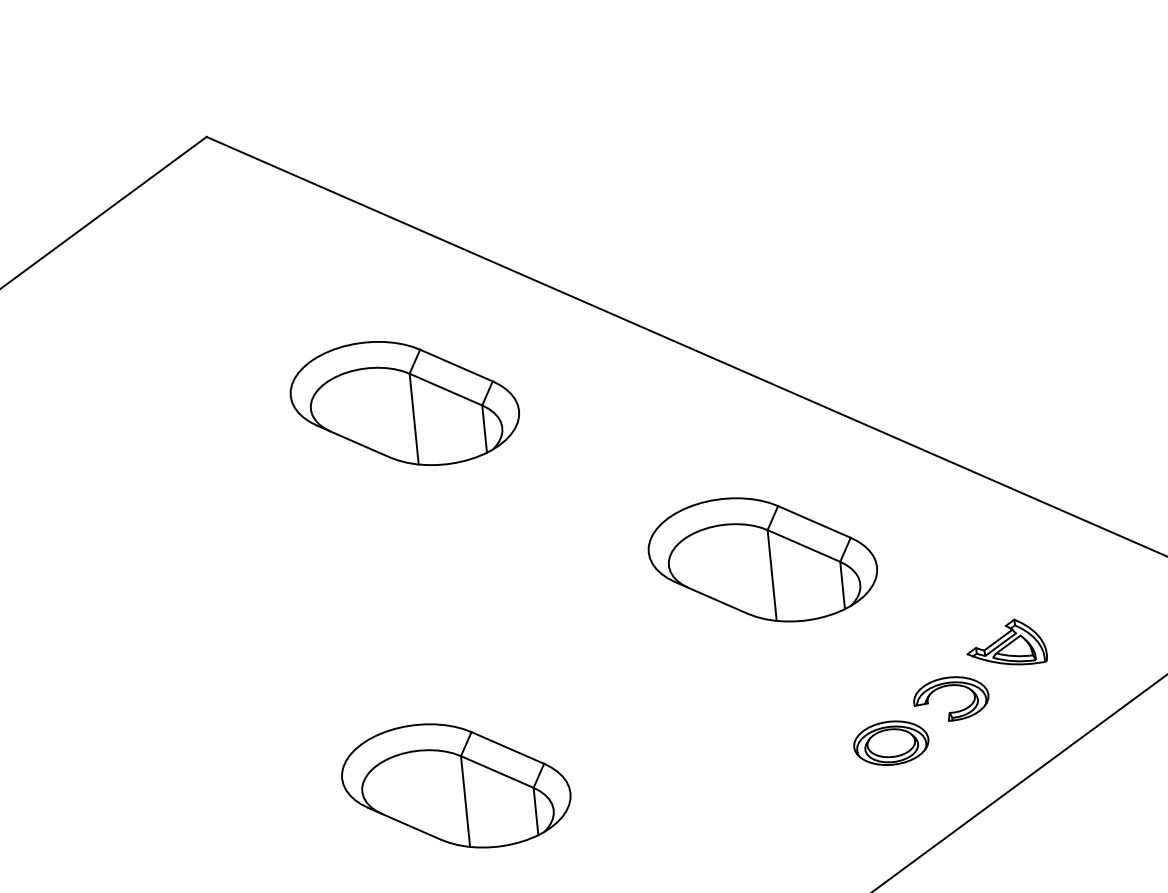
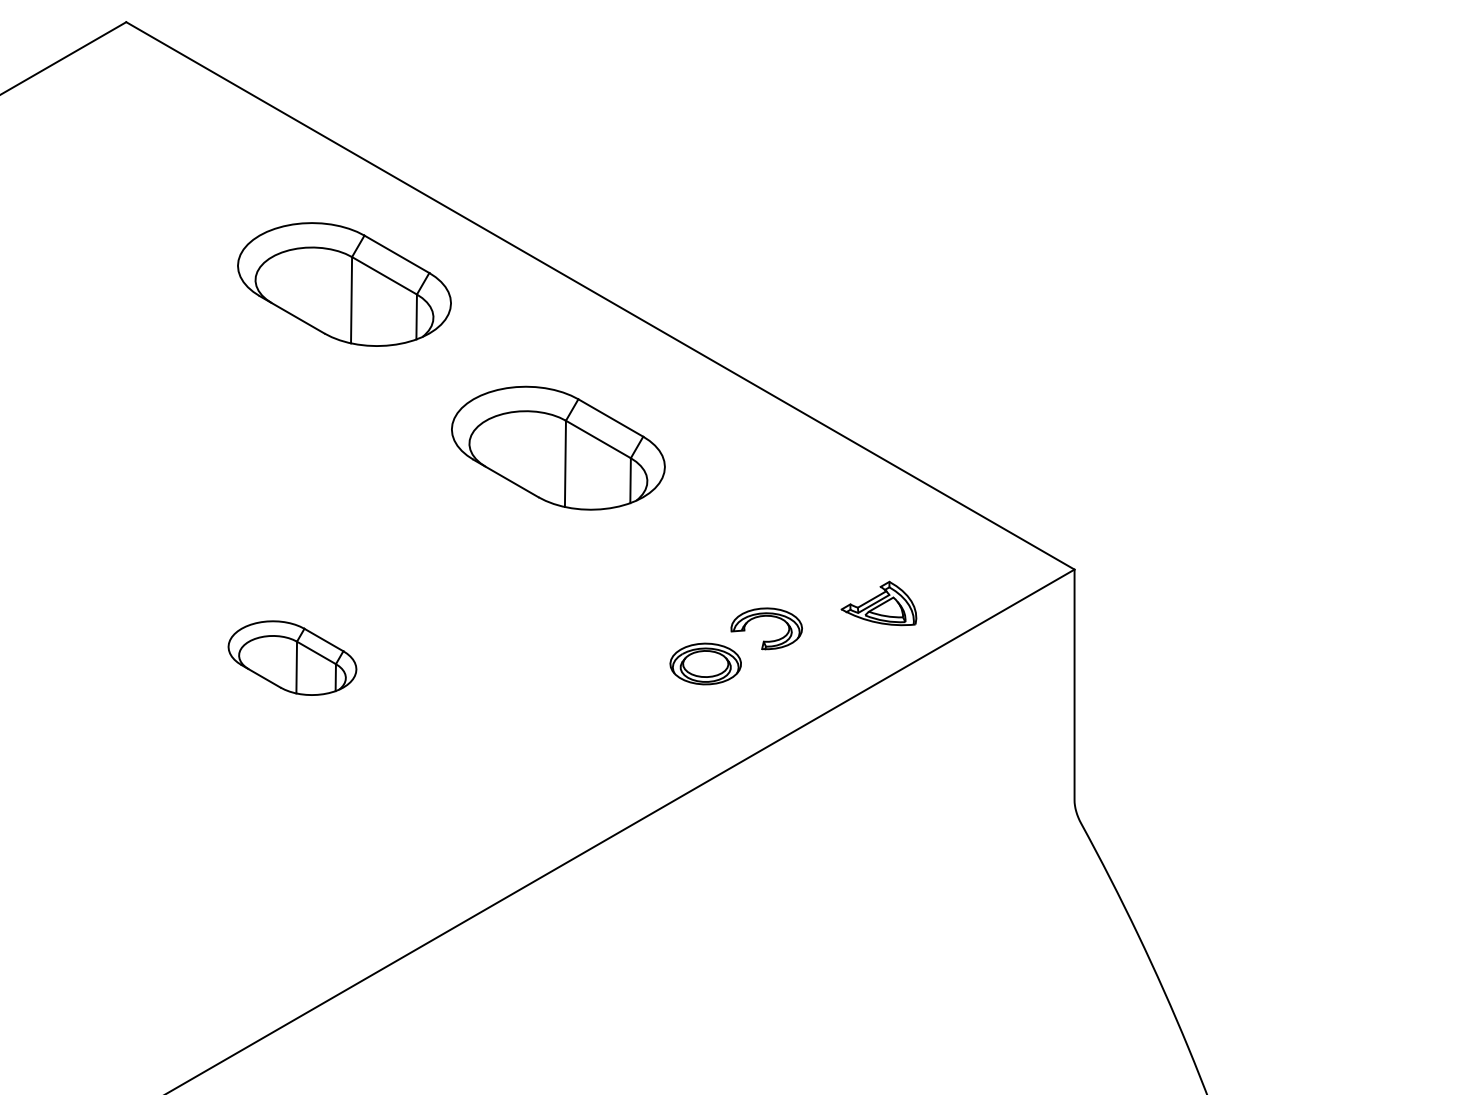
part: (404, 403) -> (344, 284), moved
part: (762, 559) -> (558, 447), moved
part: (1005, 643) -> (878, 603), moved
part: (456, 785) -> (292, 657), size x0.6

